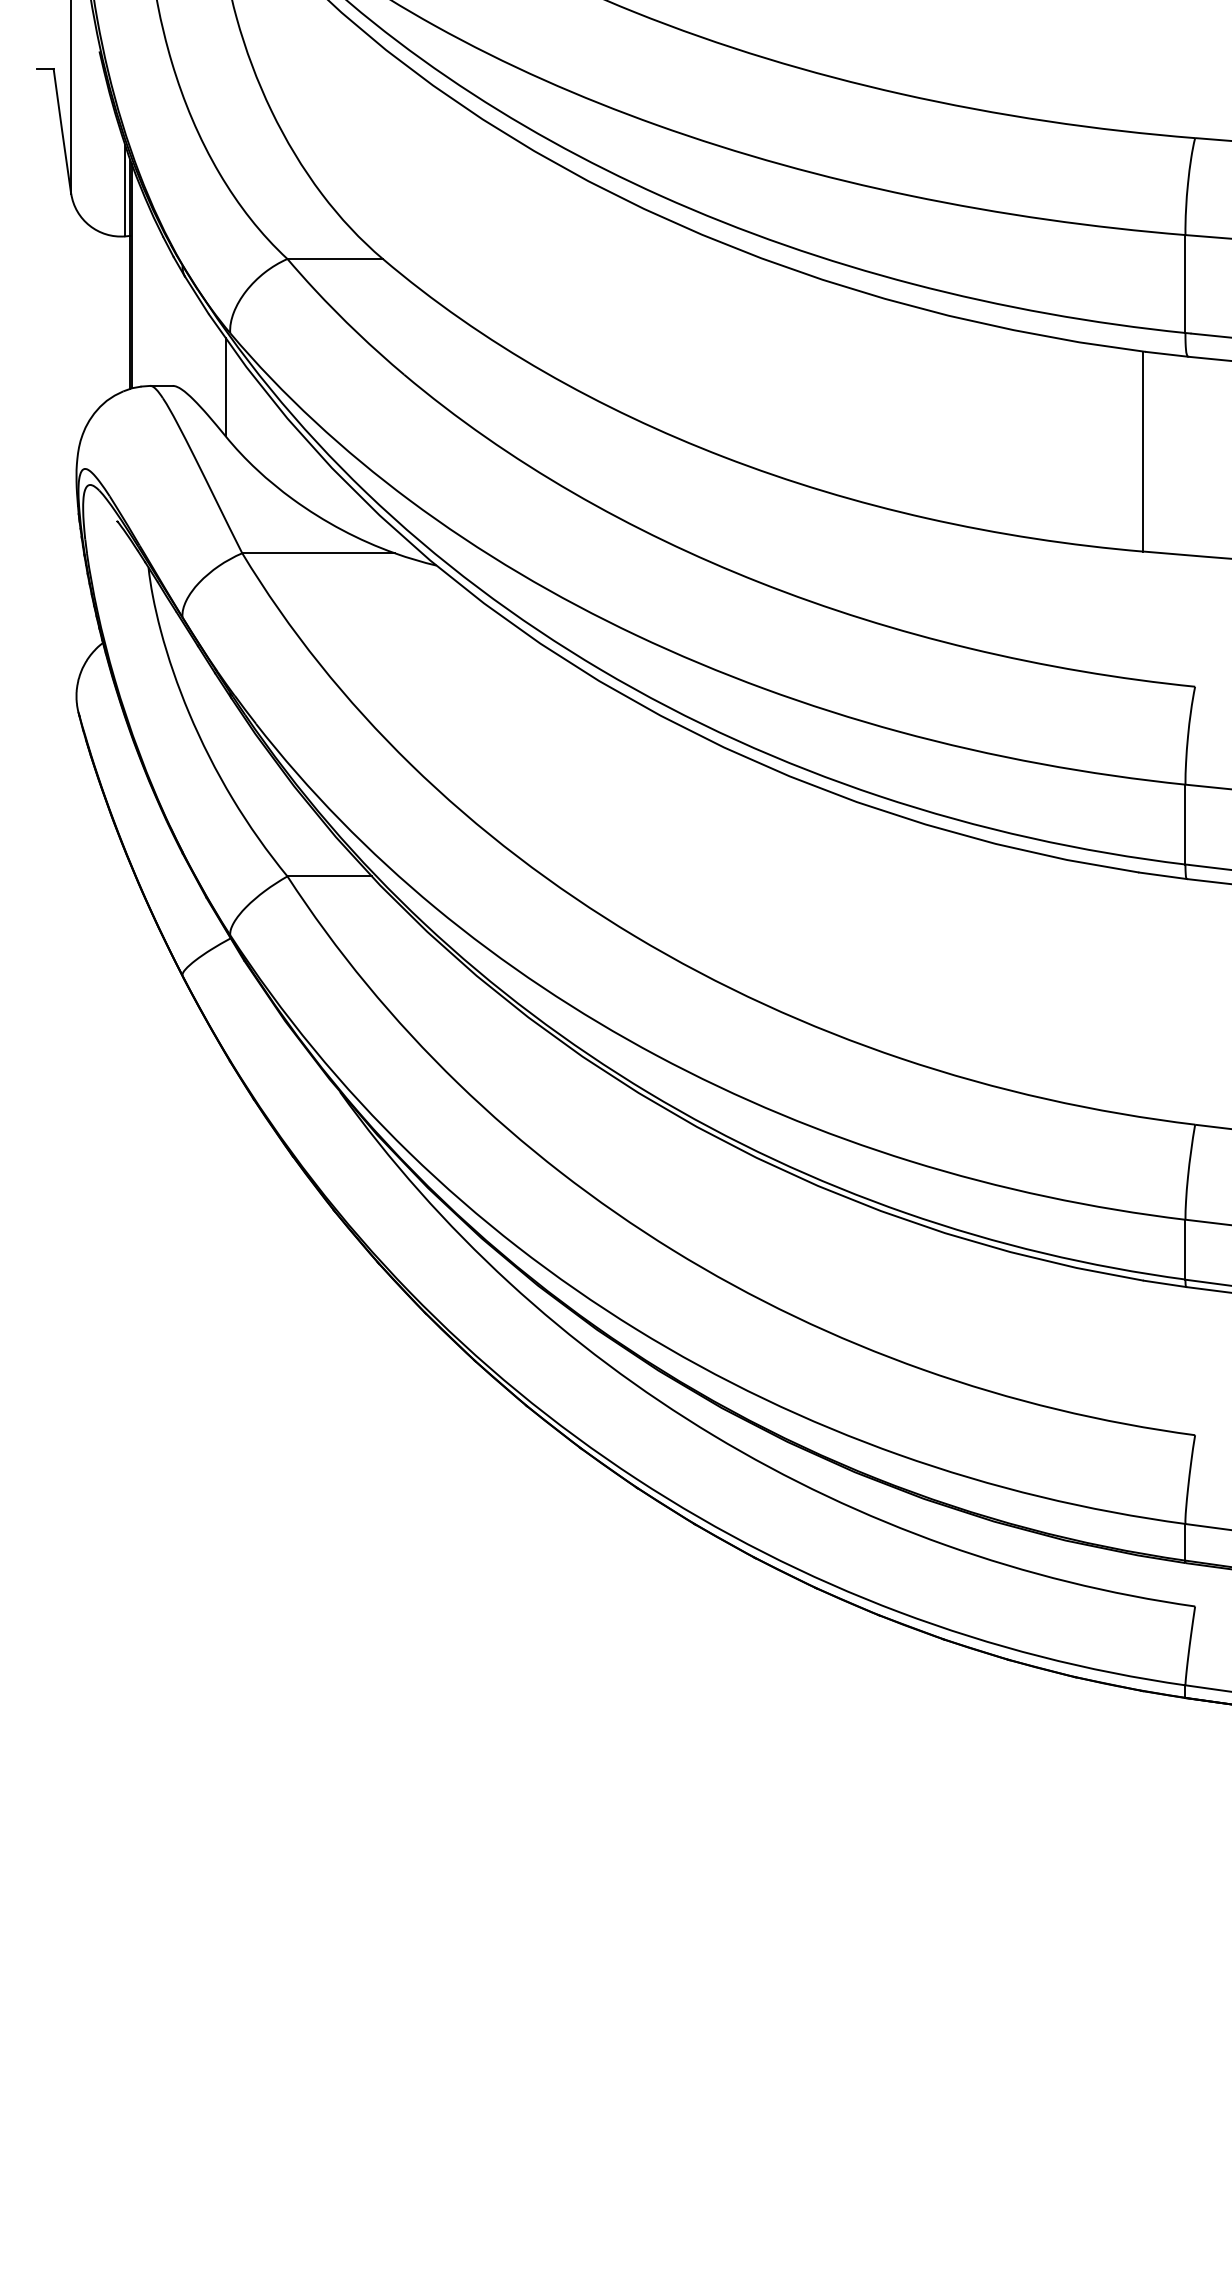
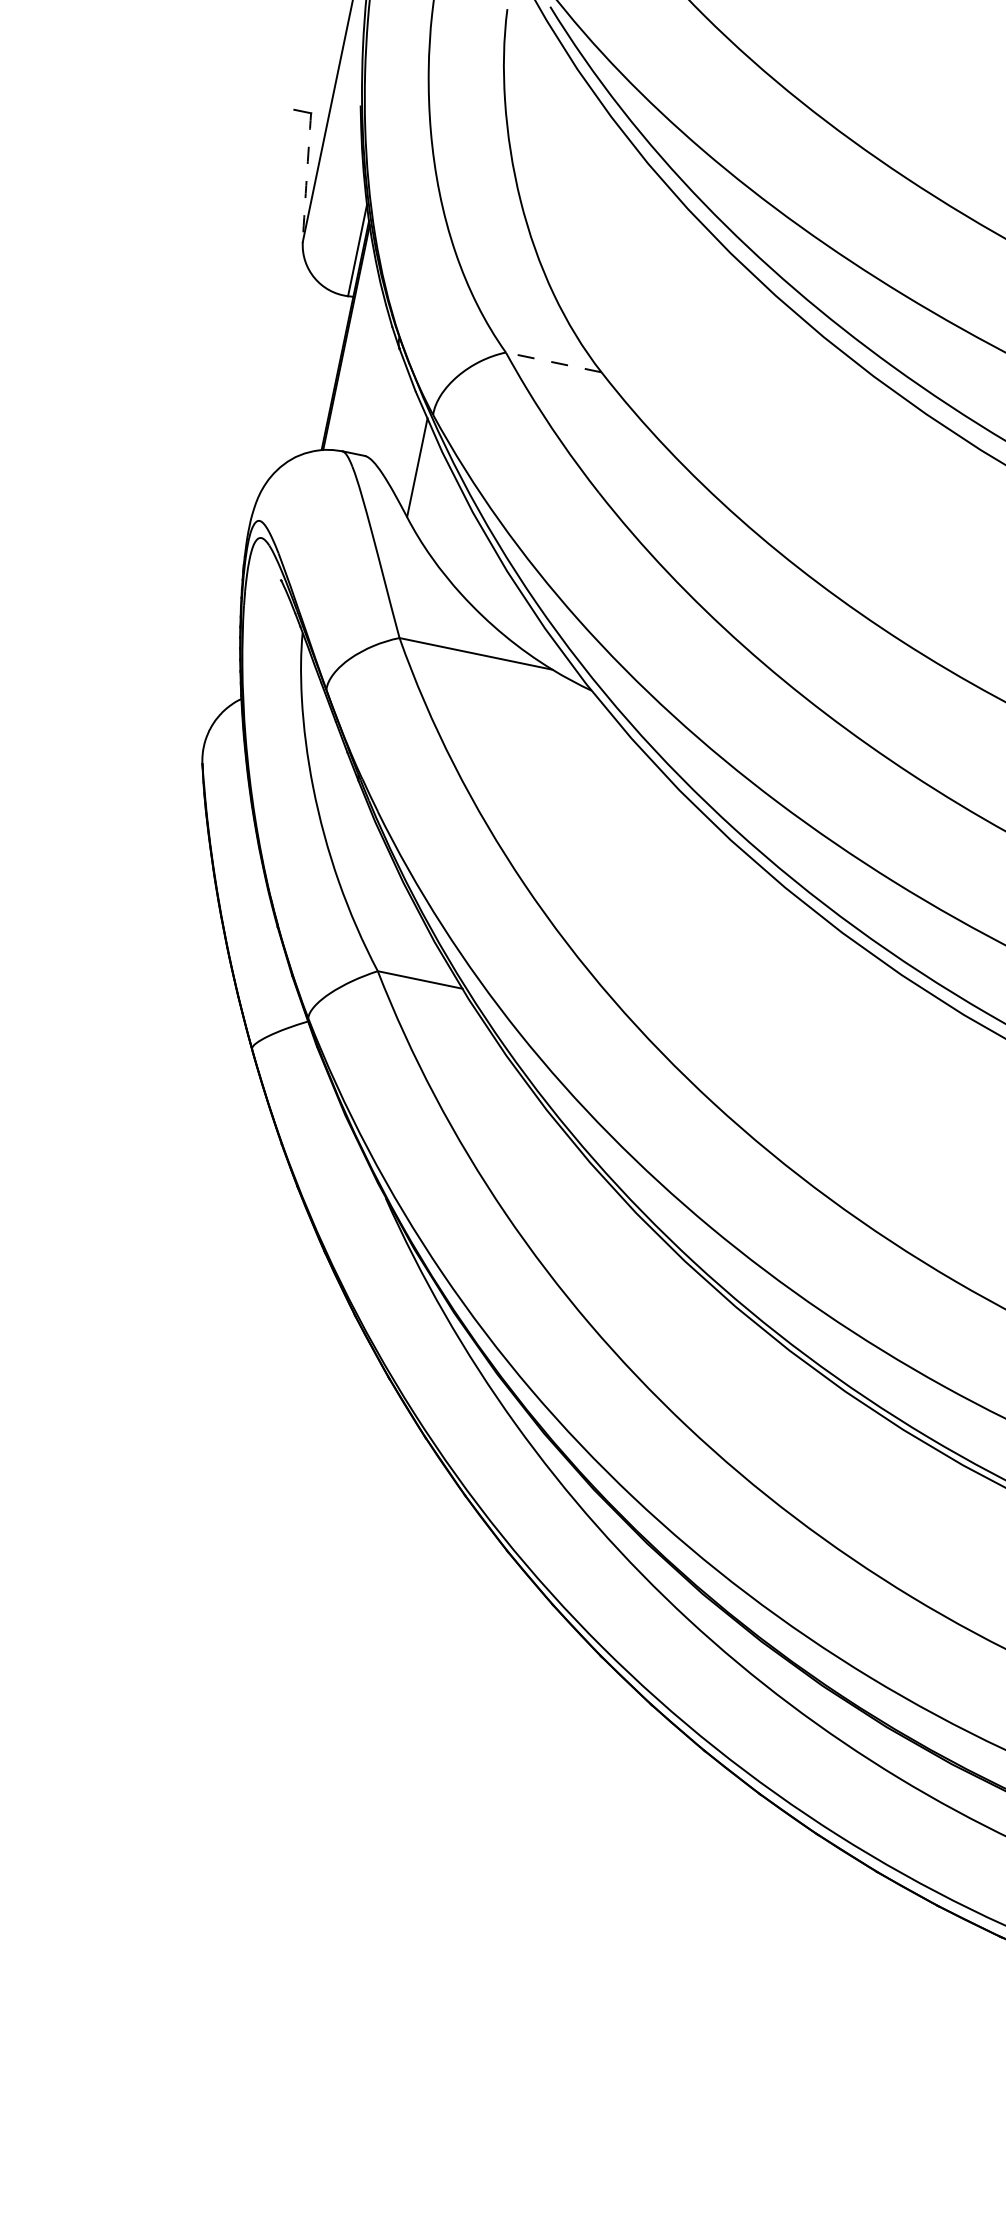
arc: (62, 130) -> (307, 177), solid -> dashed
line: (335, 259) -> (553, 362), solid -> dashed

